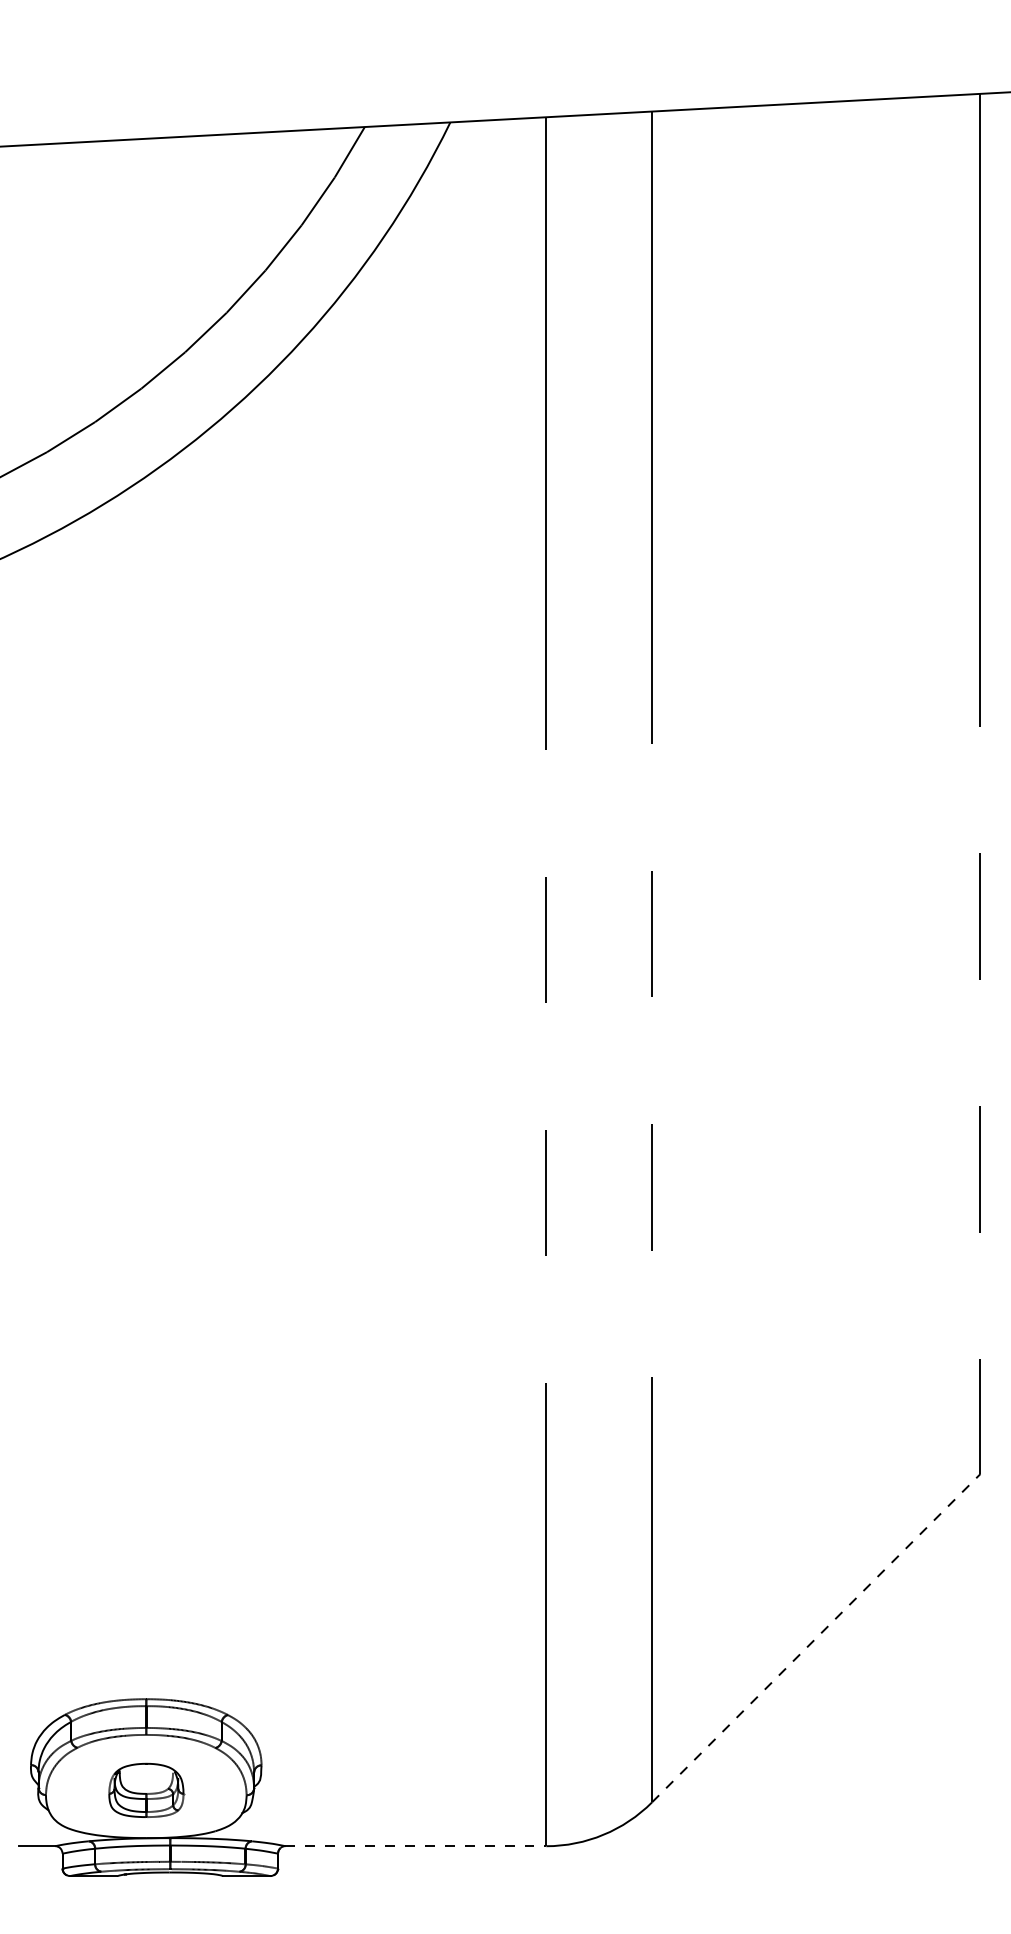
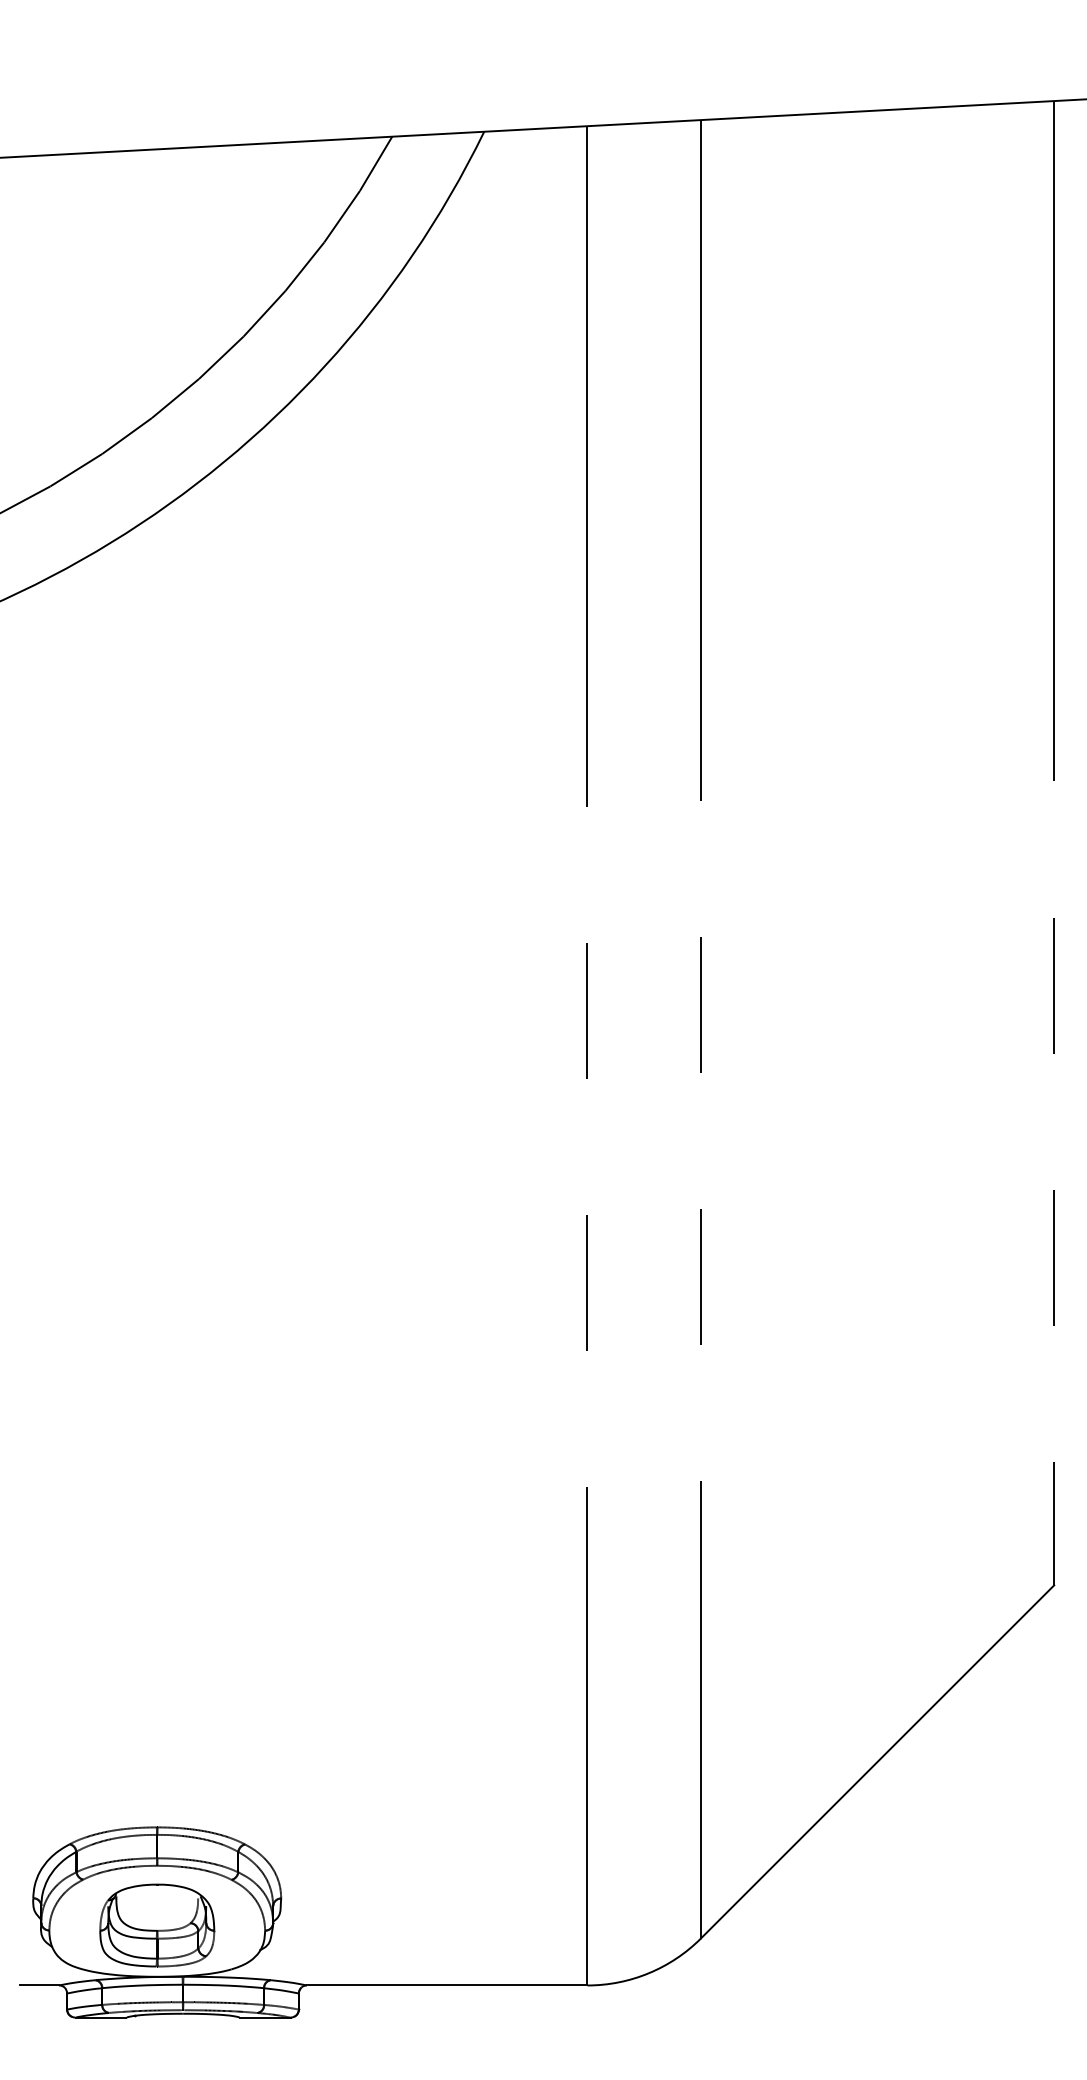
line: (816, 1637) -> (877, 1761), dashed -> solid
part: (146, 1790) -> (157, 1925), size x1.43
line: (416, 1846) -> (447, 1985), dashed -> solid

